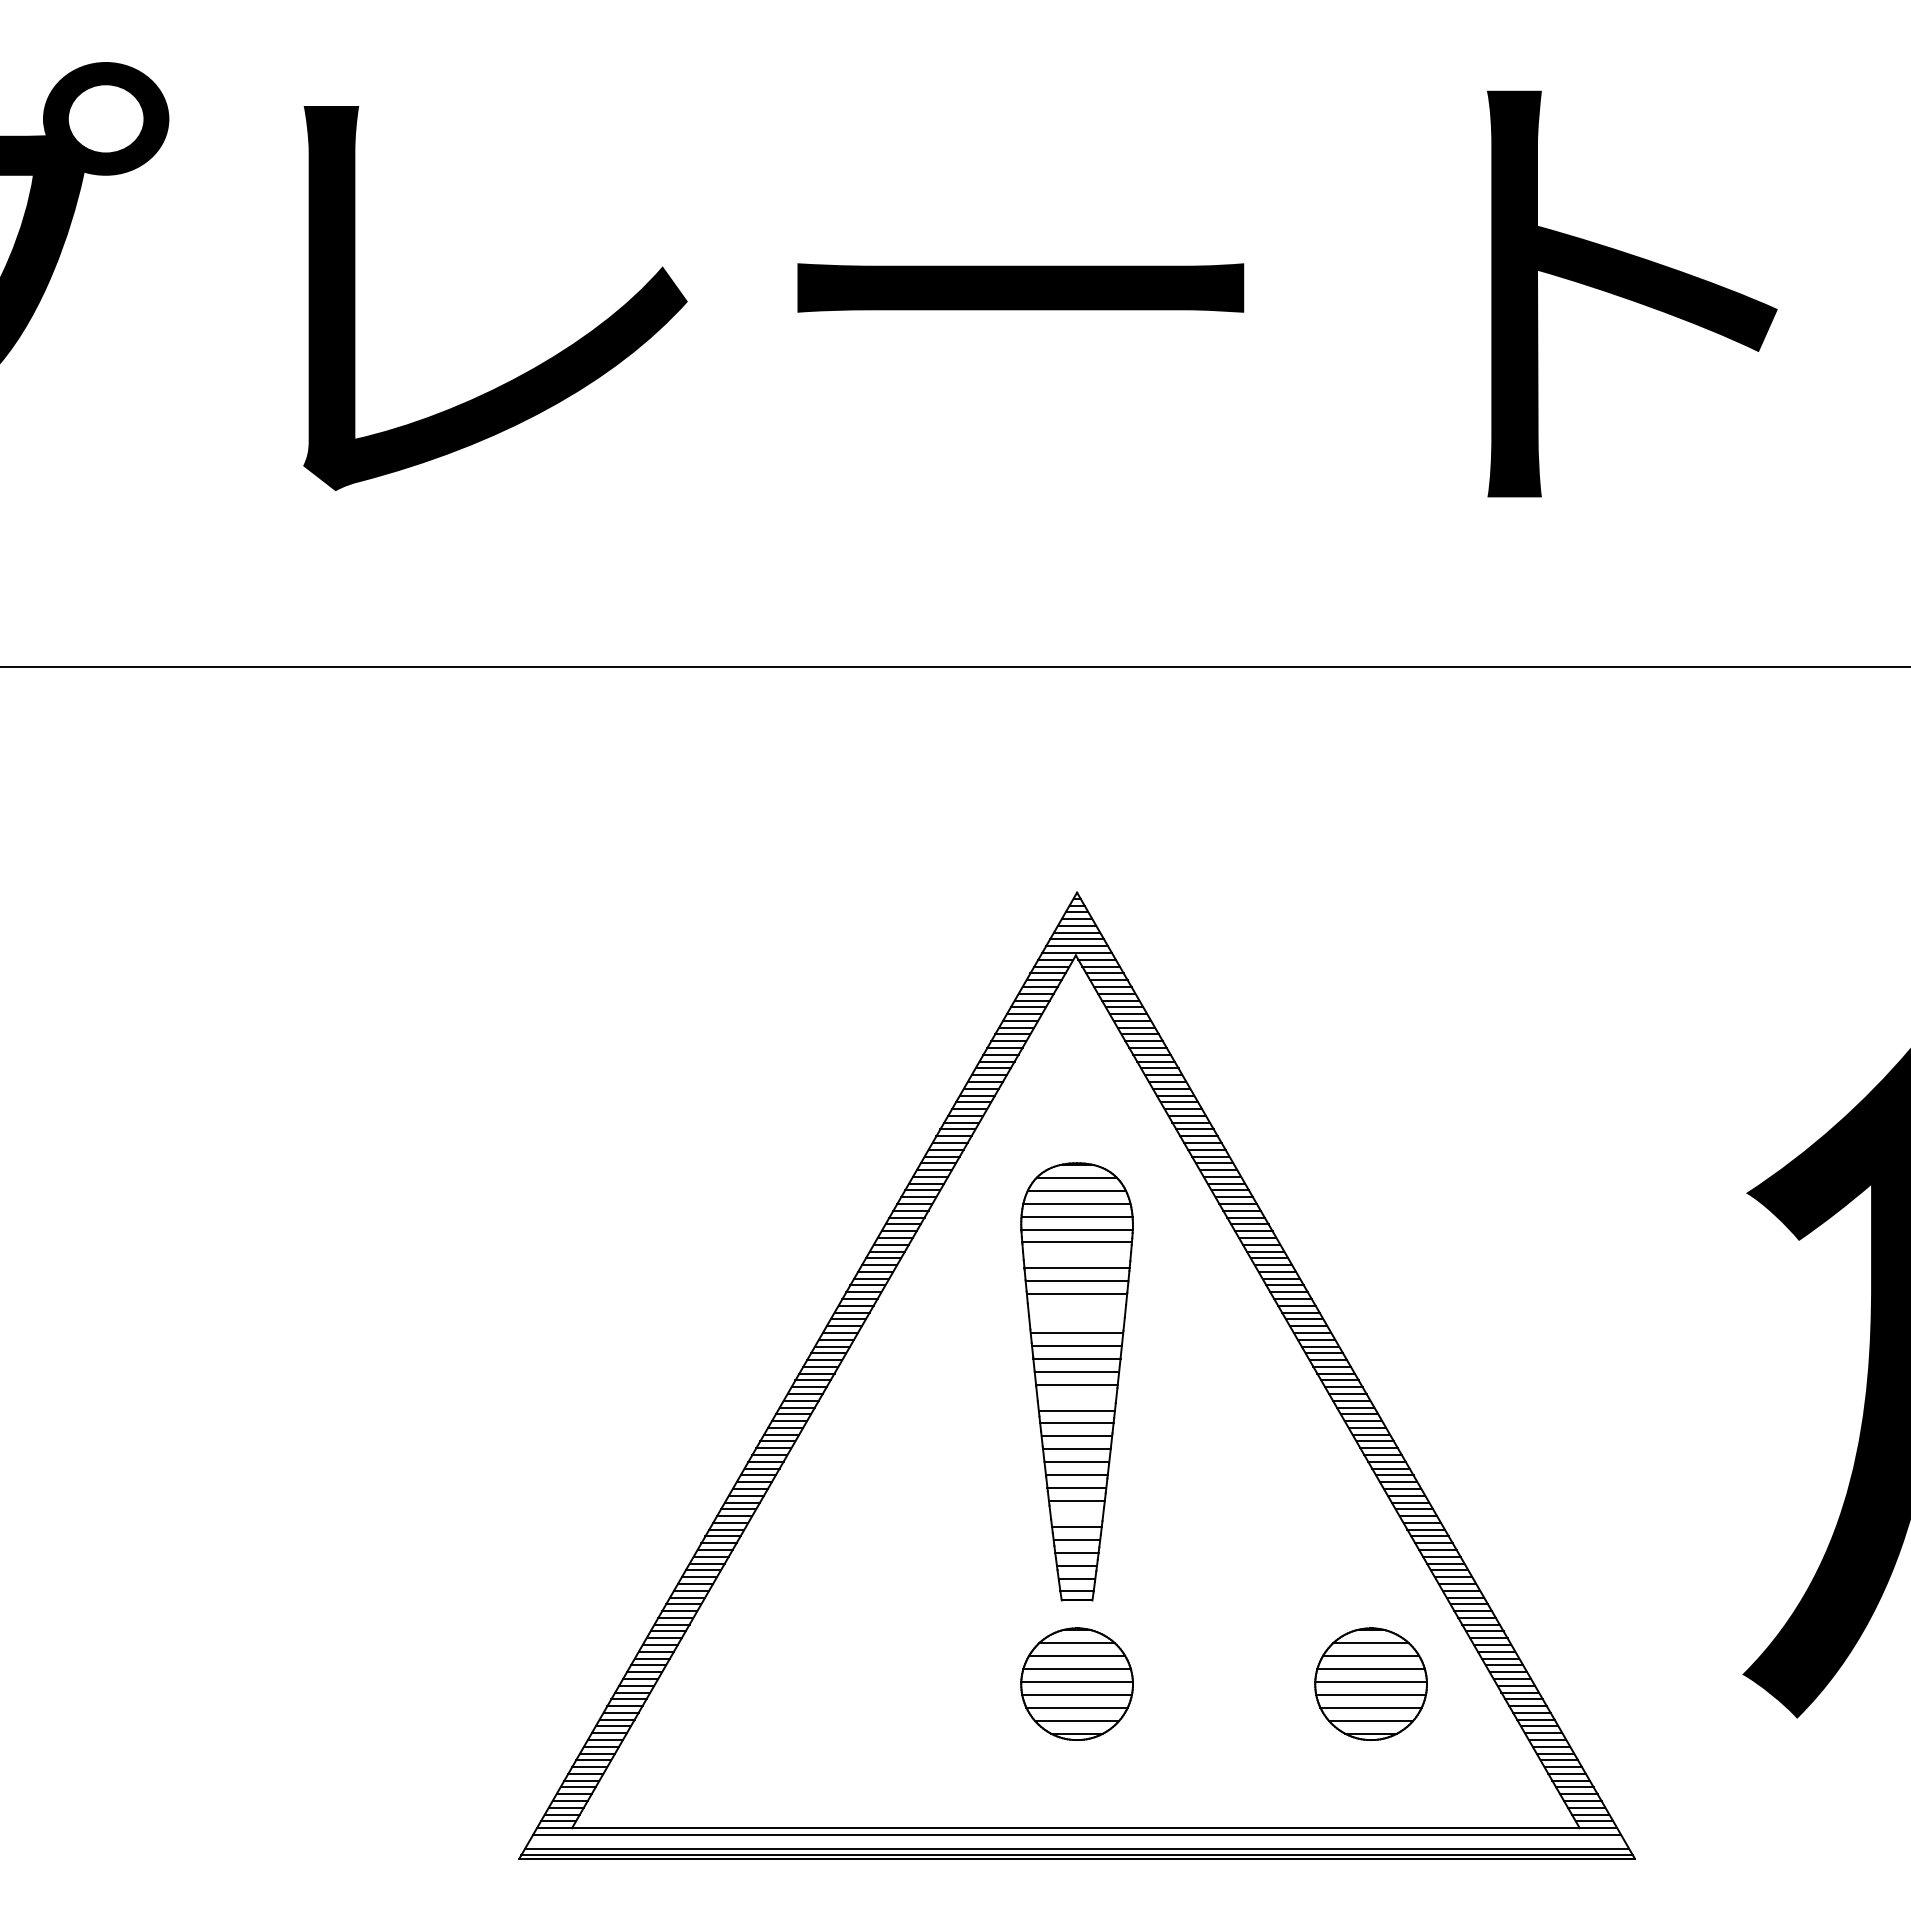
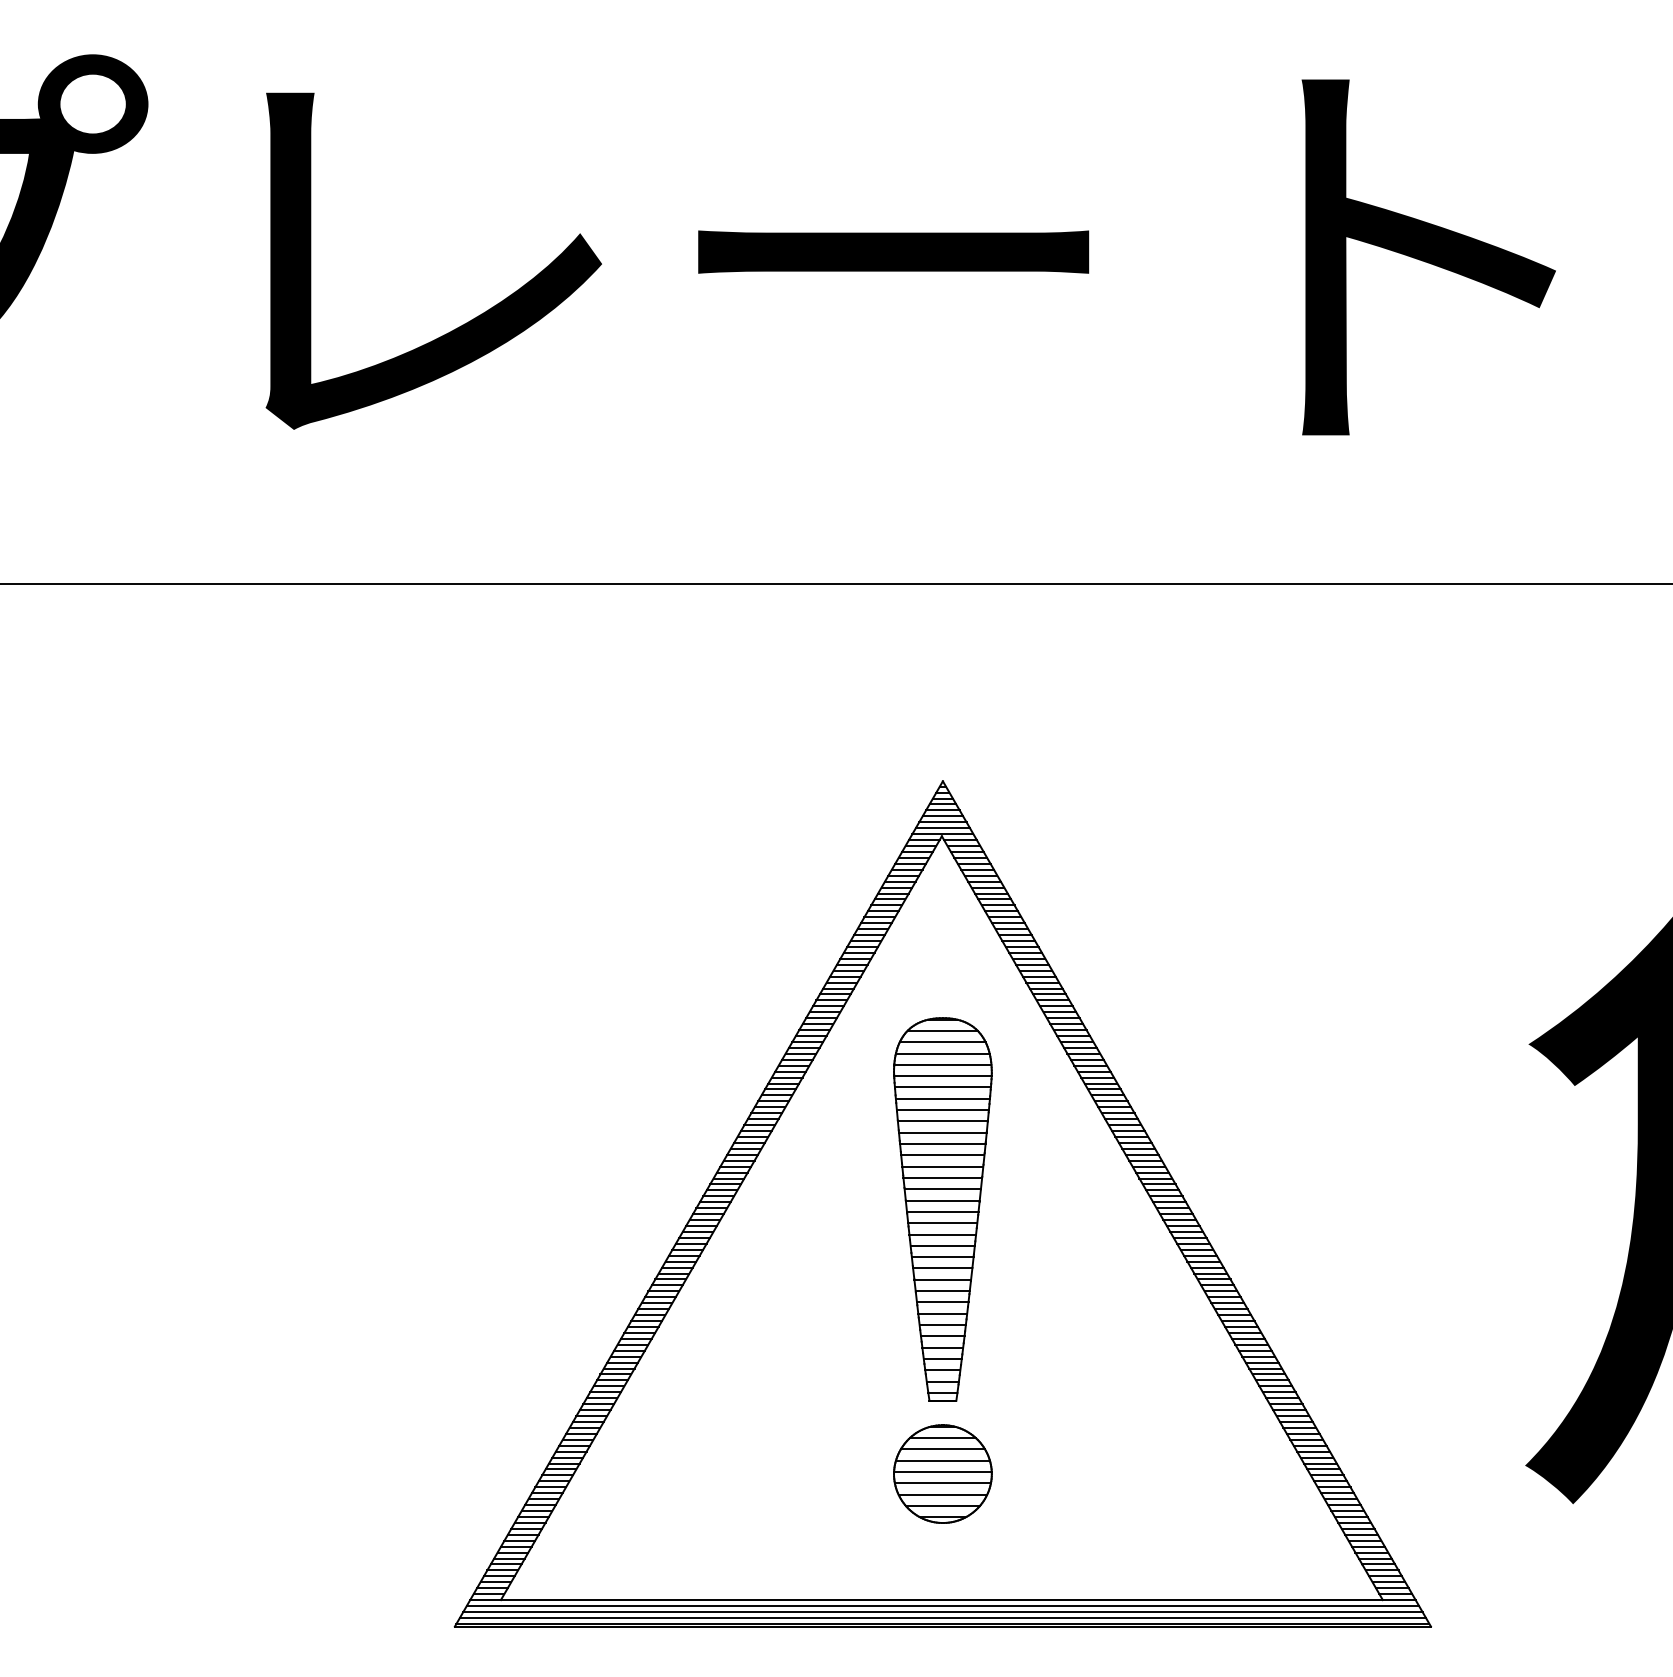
line: (1076, 1255) -> (942, 1098), added
line: (1076, 1307) -> (942, 1144), added
line: (1076, 1320) -> (942, 1155), added
line: (1076, 1397) -> (942, 1223), added
line: (1076, 1513) -> (942, 1324), added
part: (1370, 1683) -> (1199, 1473), removed
line: (1077, 1841) -> (943, 1611), added

